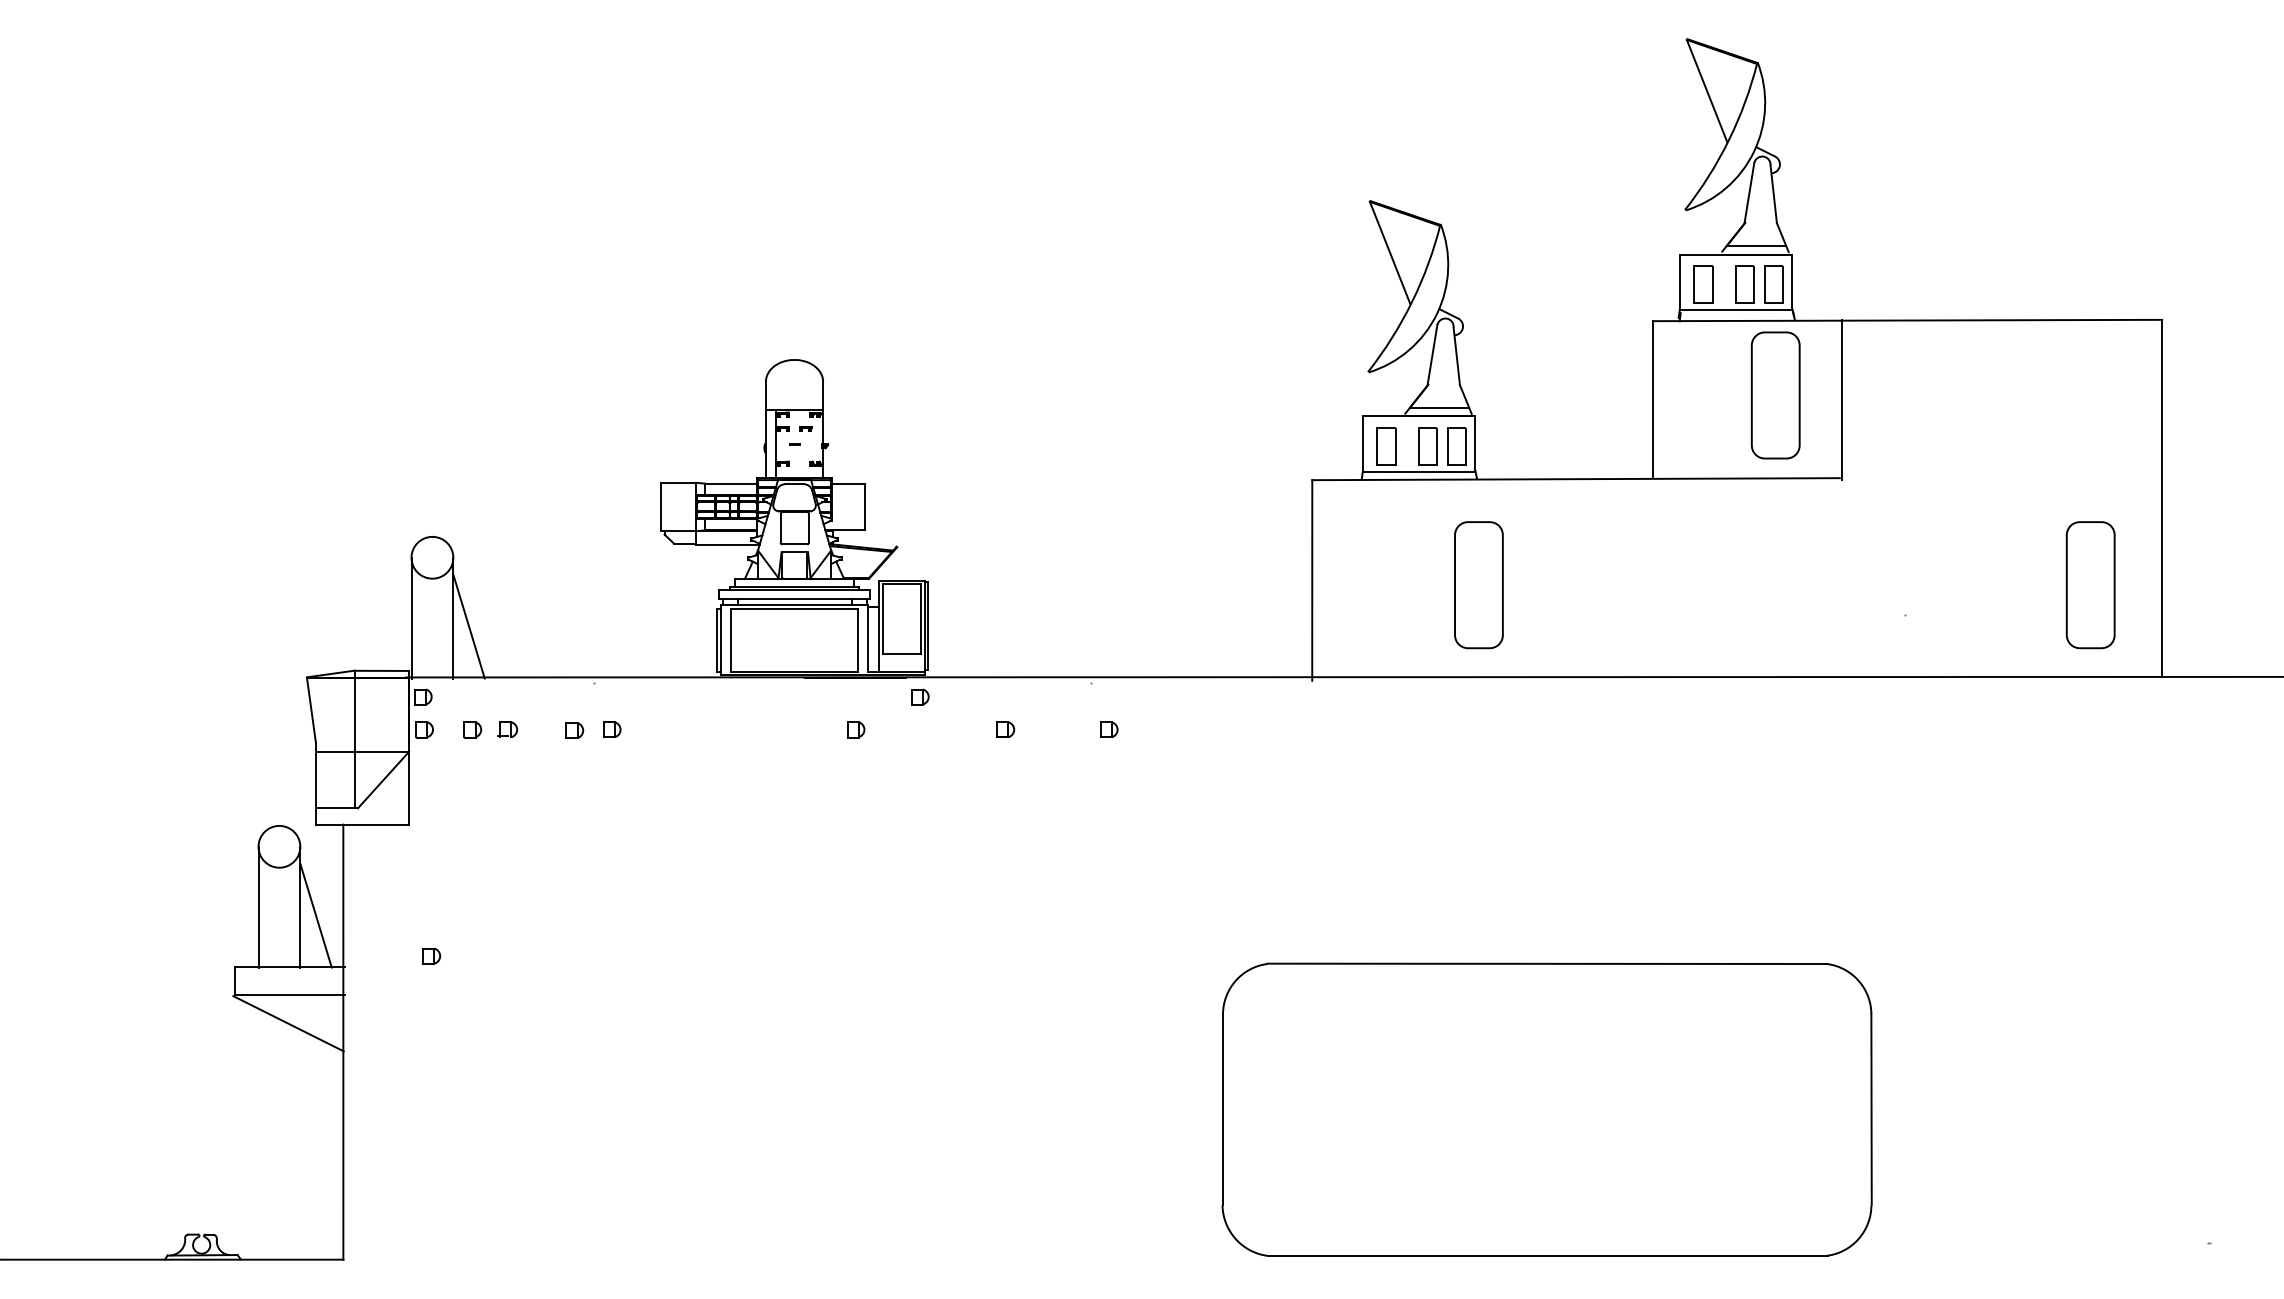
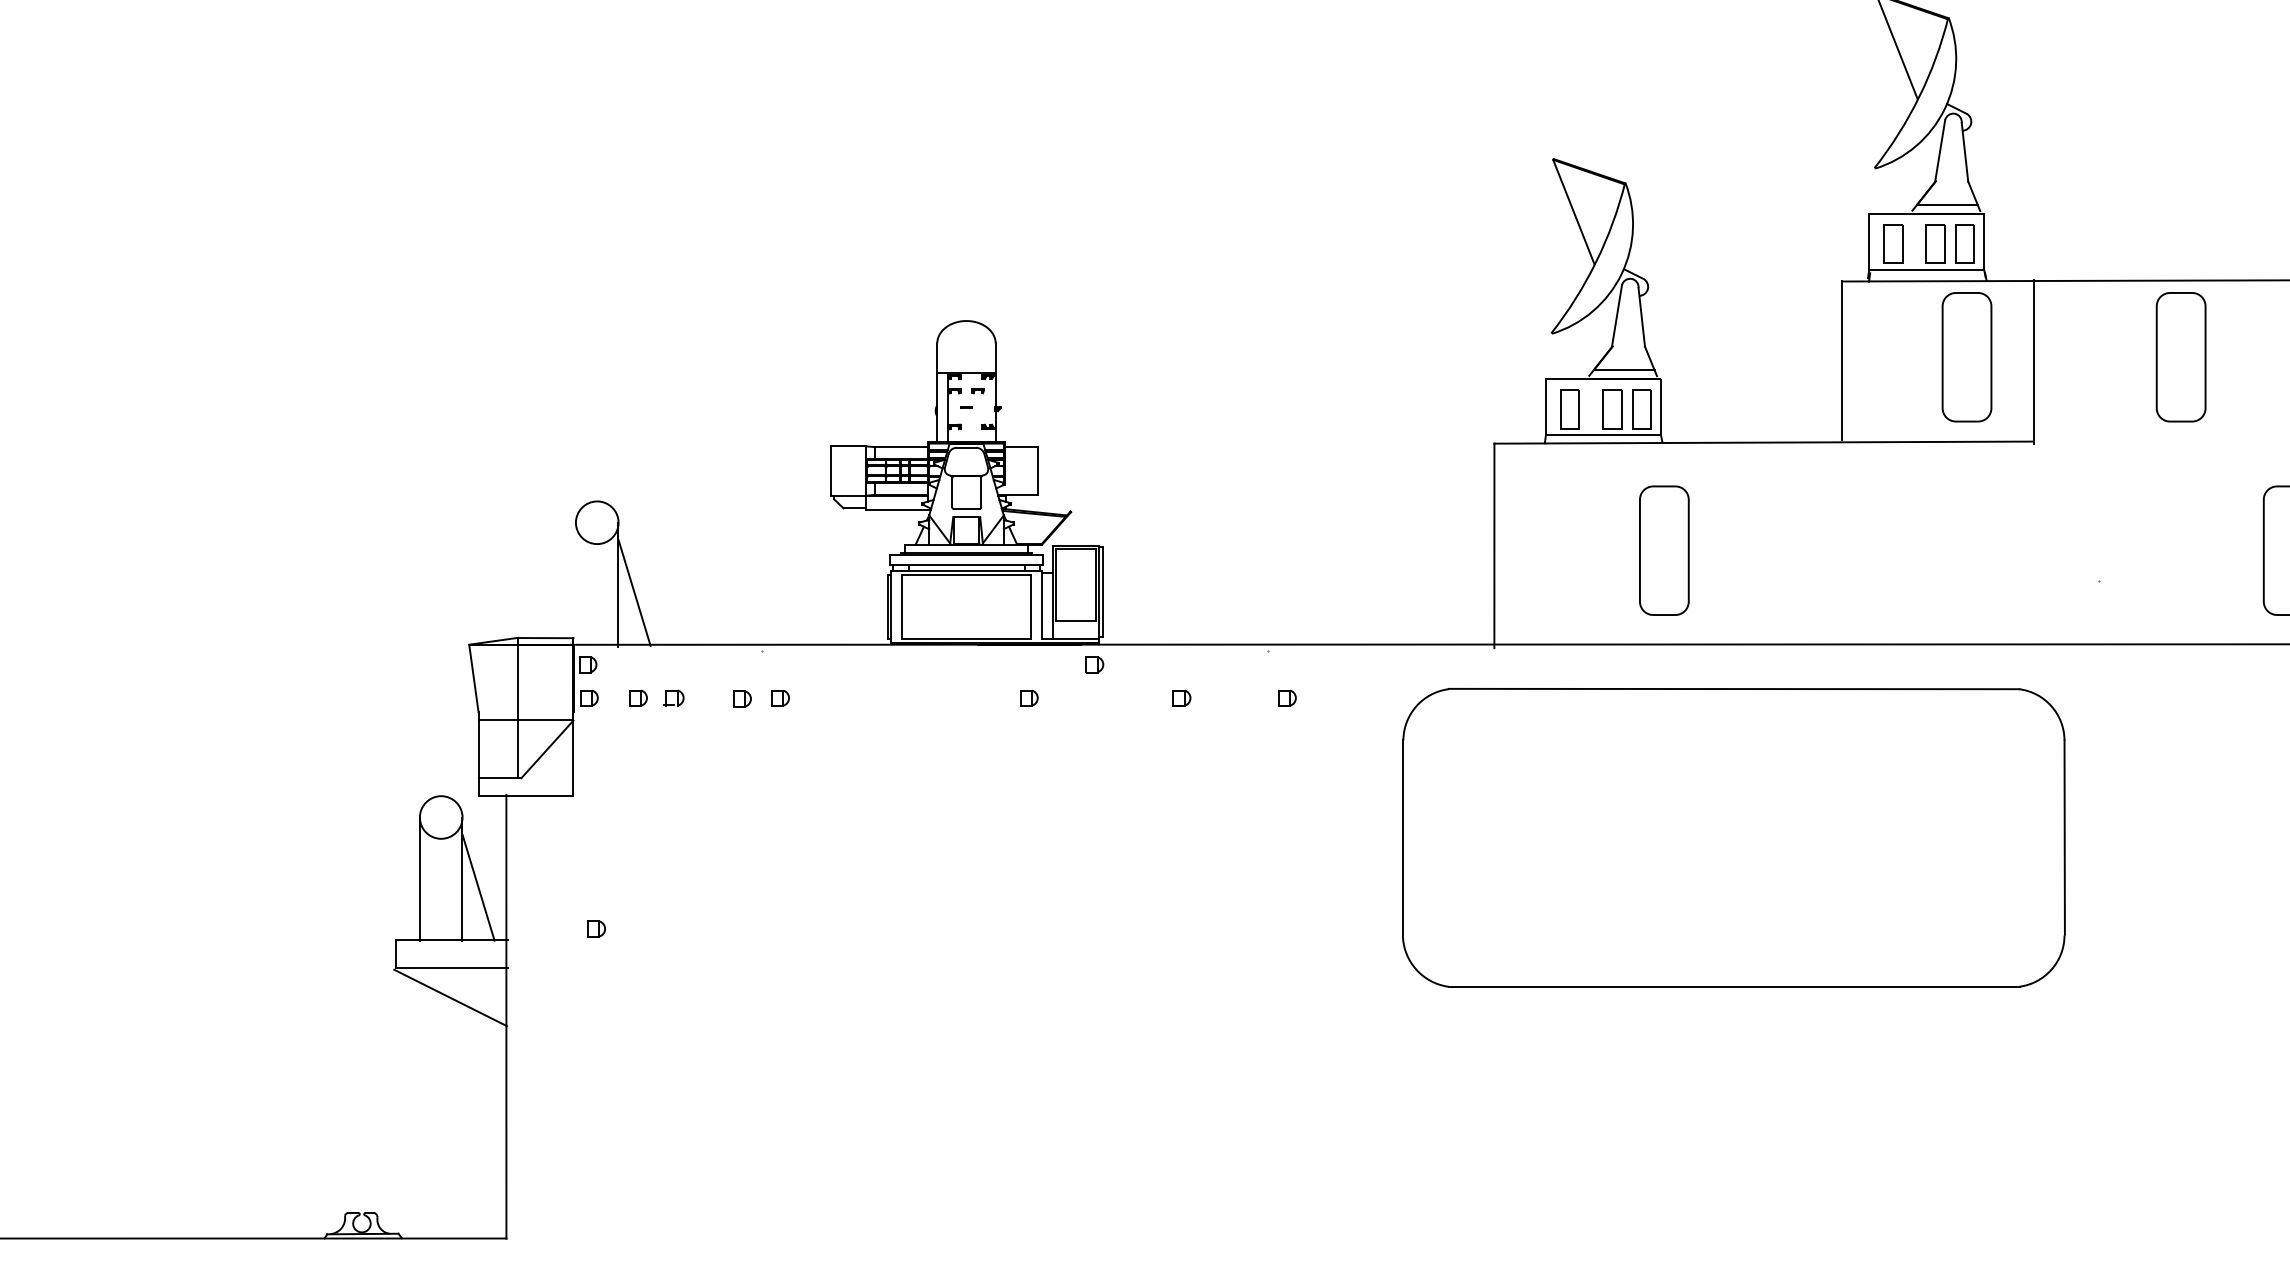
part: (1985, 395) -> (2180, 357), added
line: (412, 617) -> (576, 583), removed
part: (1546, 1109) -> (1733, 837), moved

